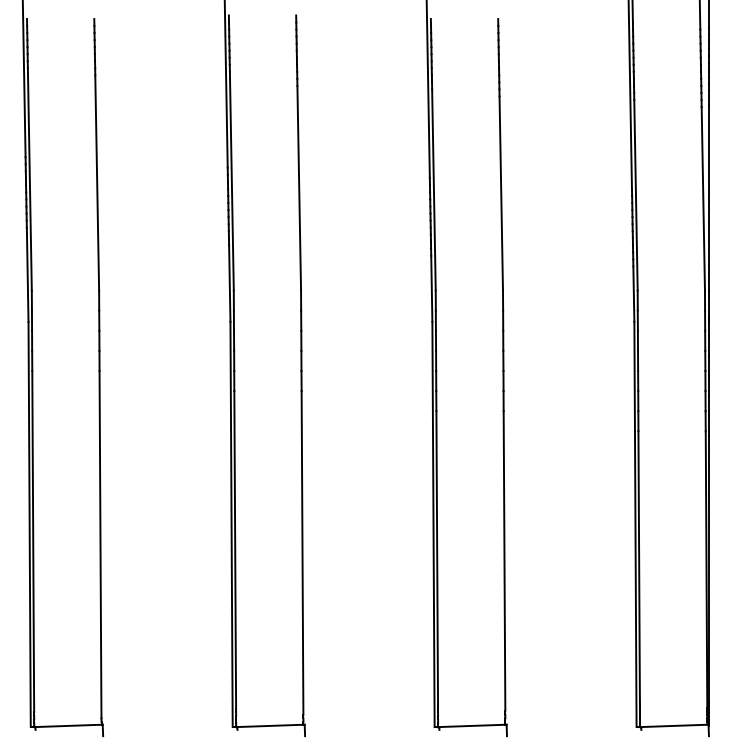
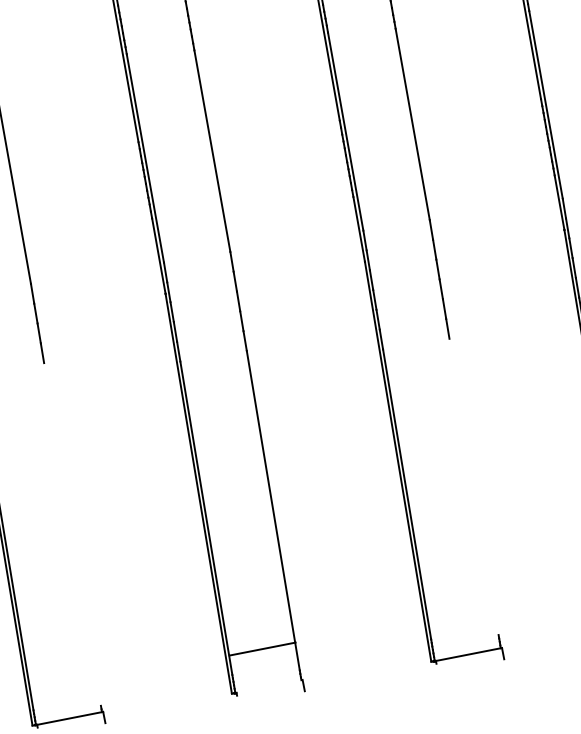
line: (100, 544) -> (72, 534), removed
line: (504, 561) -> (474, 487), removed
line: (270, 725) -> (261, 648), moved

